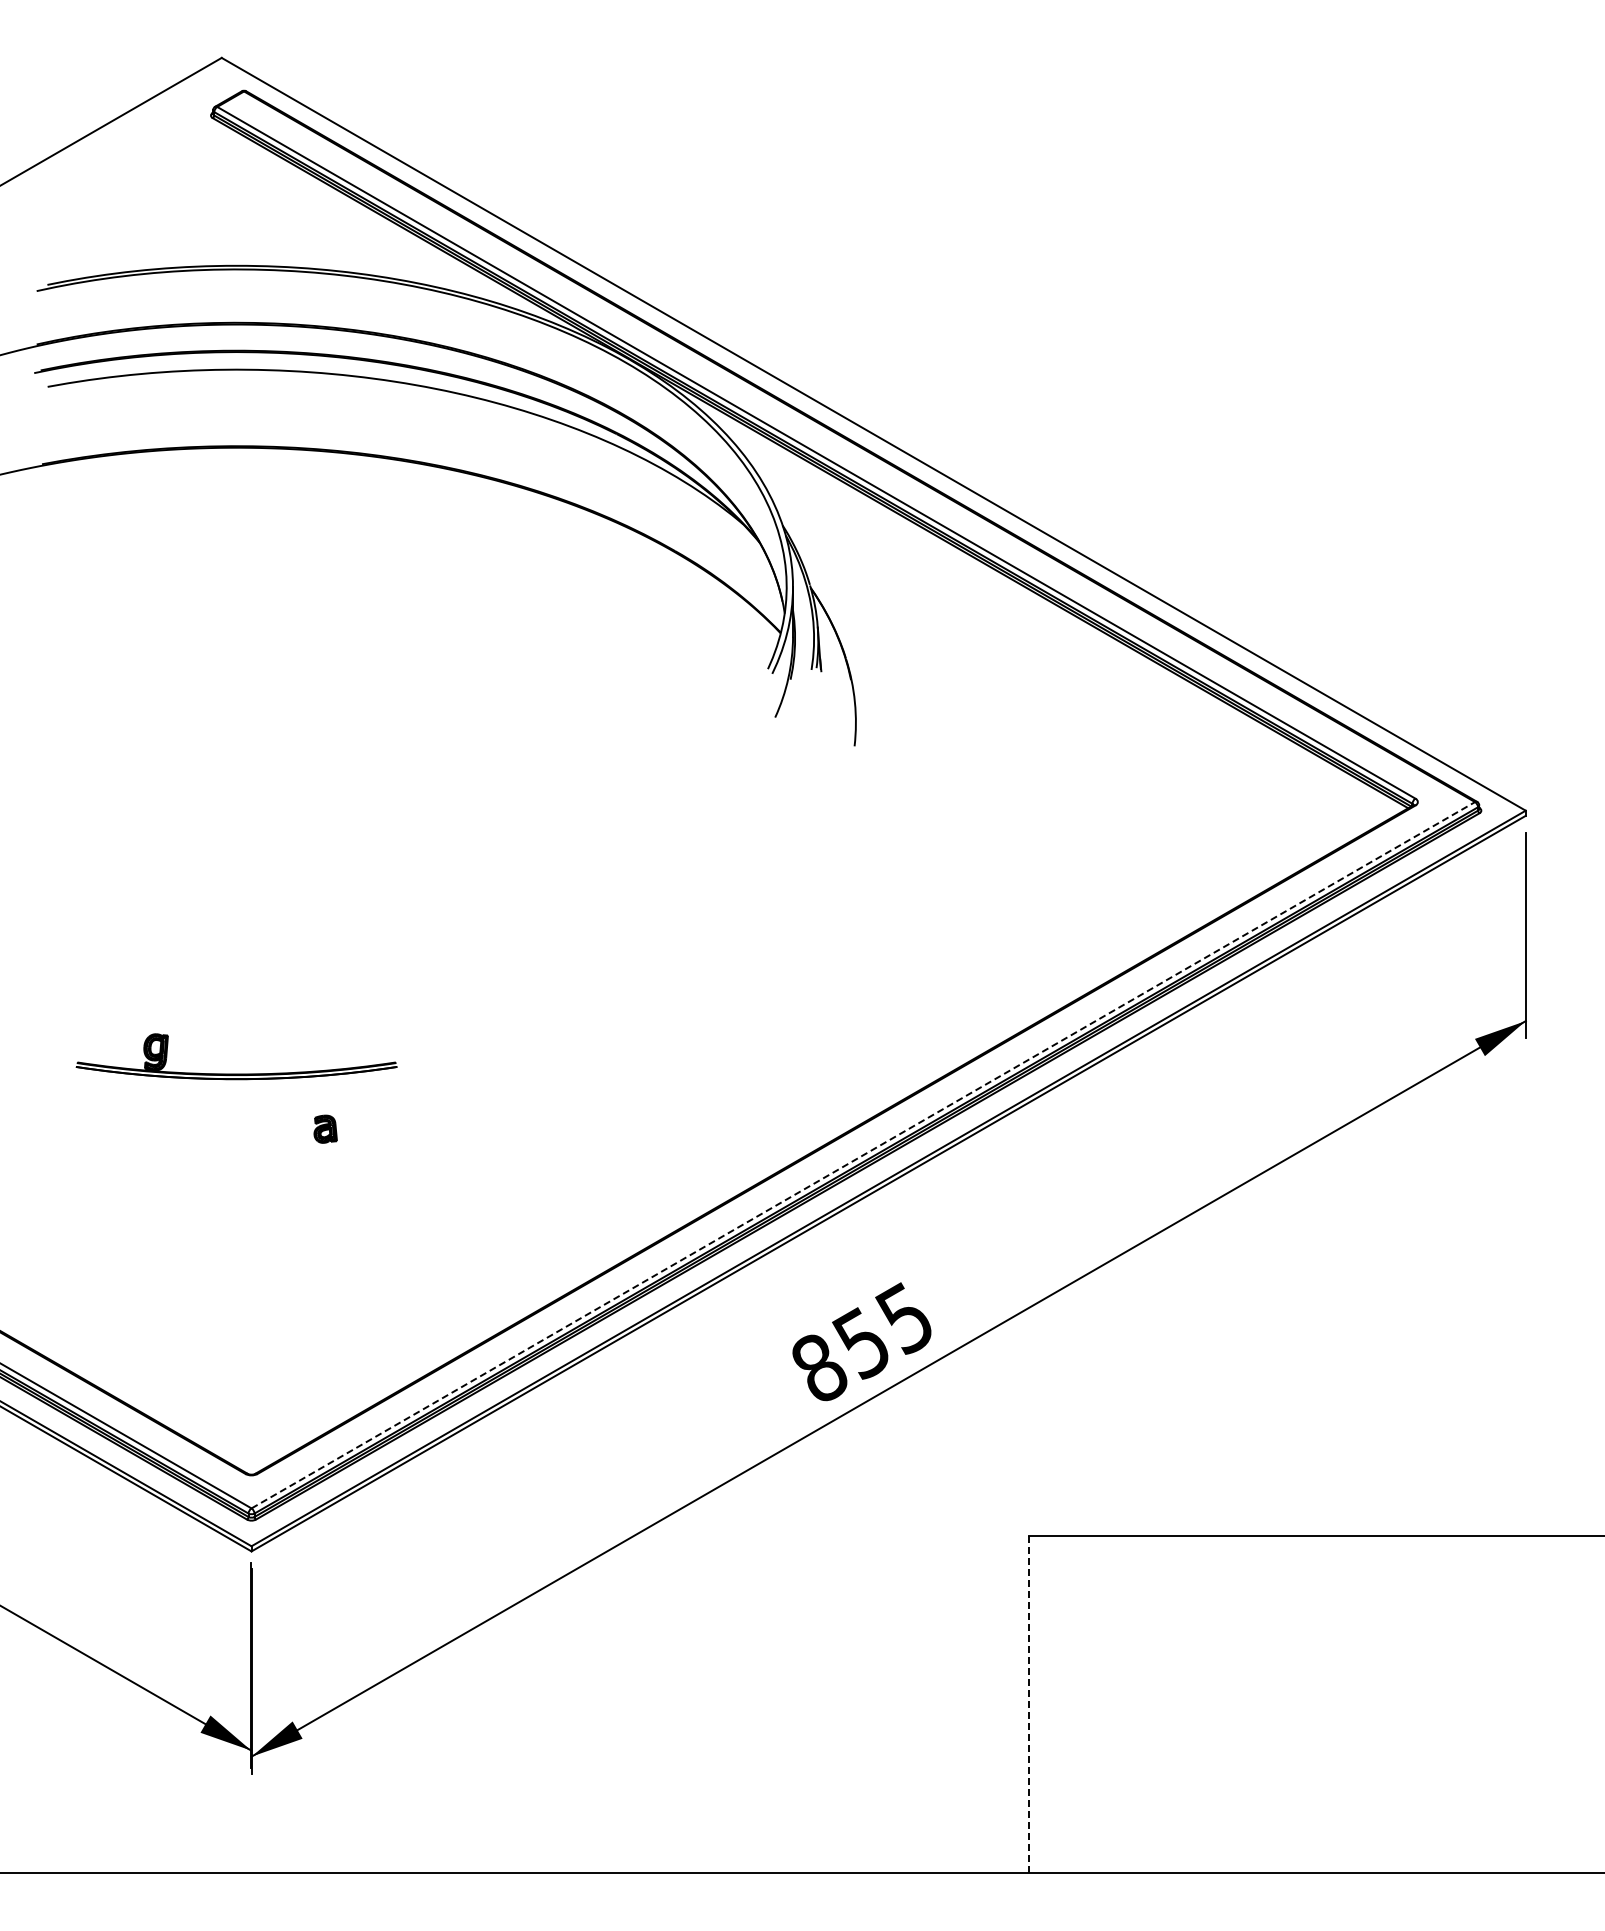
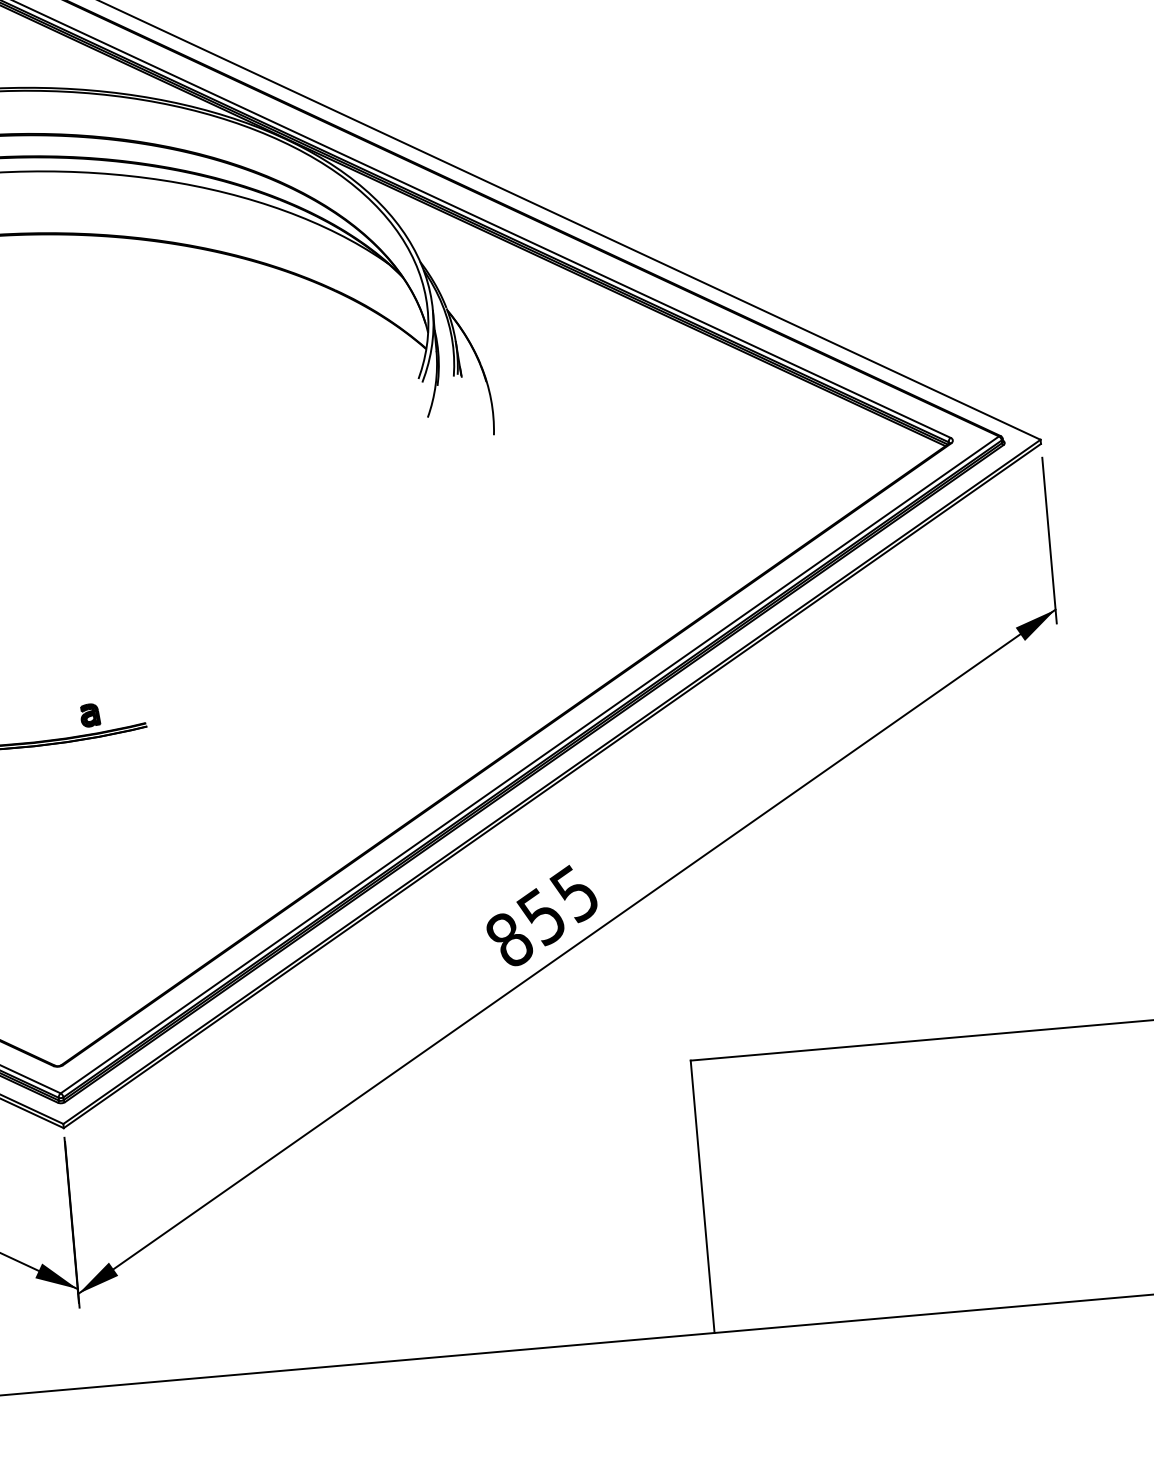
part: (325, 1128) -> (90, 714), moved
line: (863, 1155) -> (530, 765), dashed -> solid
line: (1029, 1704) -> (702, 1196), dashed -> solid

